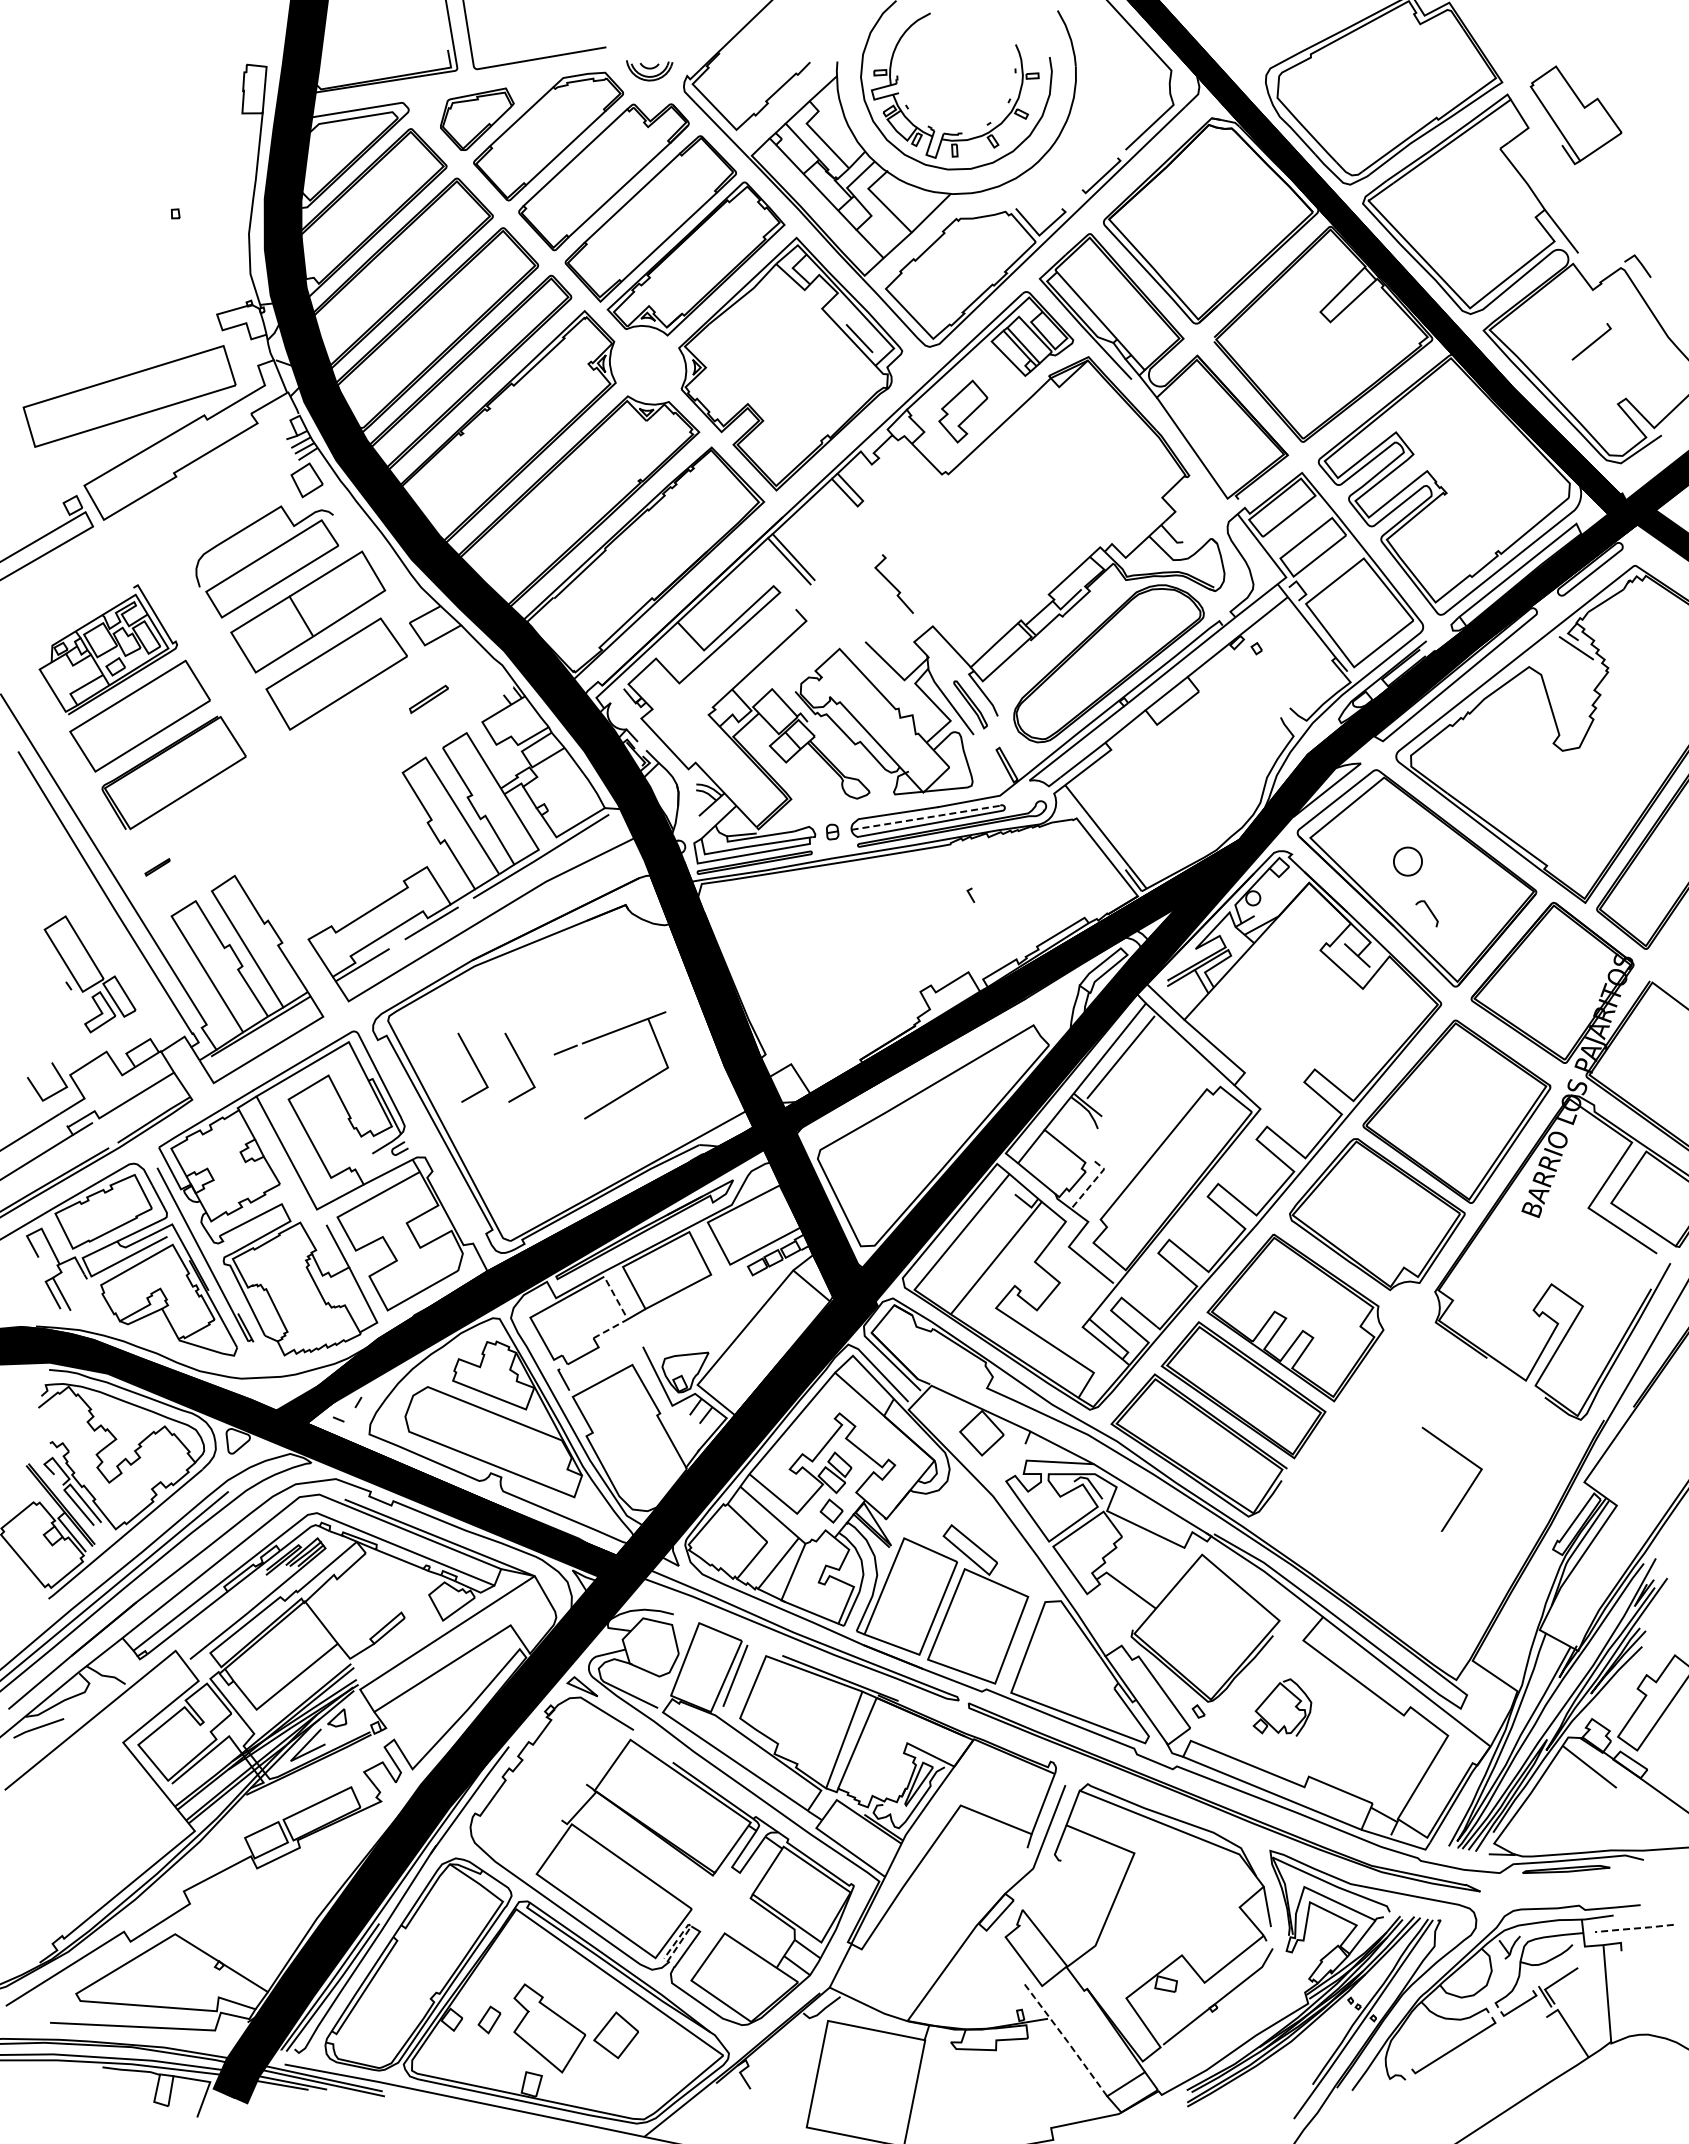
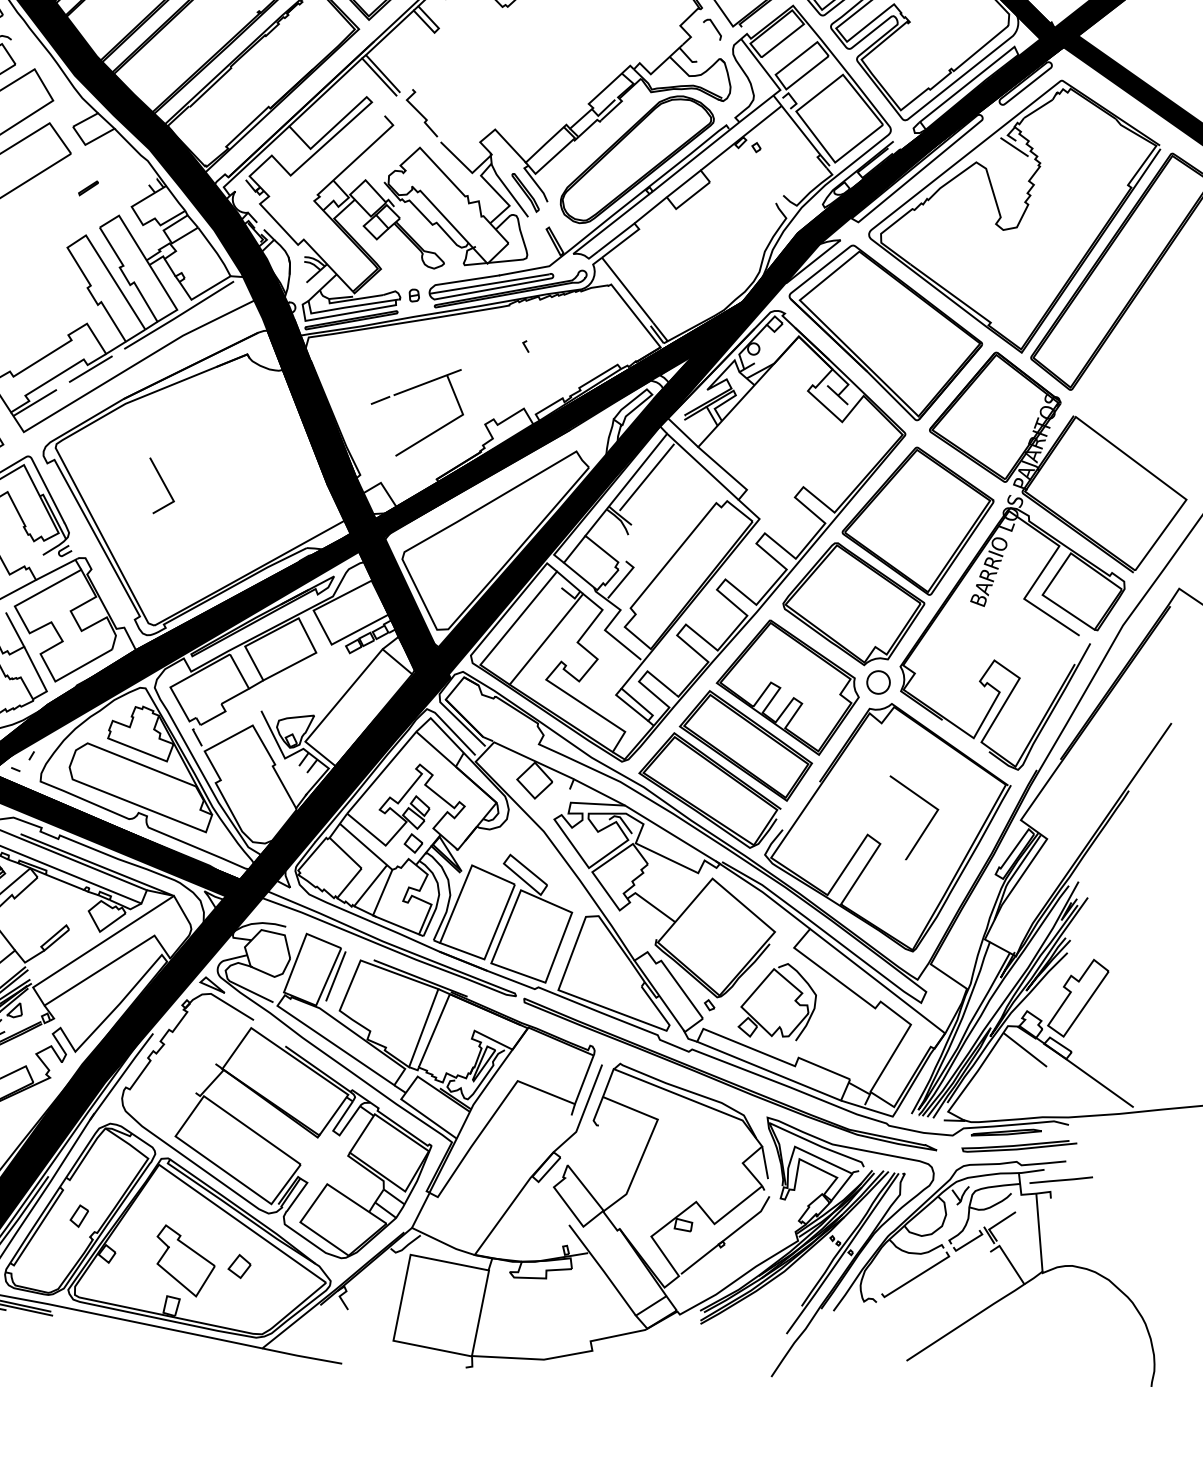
curve: (892, 583) -> (420, 112), moved
part: (428, 698) -> (88, 187), size x0.62
line: (926, 817) -> (490, 283), dashed -> solid
part: (1407, 861) -> (878, 682), moved
part: (1426, 913) -> (711, 29), moved
part: (599, 1038) -> (407, 391), moved
line: (474, 1065) -> (125, 483), removed
line: (1092, 1182) -> (624, 578), dashed -> solid
line: (625, 1315) -> (247, 685), dashed -> solid
part: (1419, 1491) -> (887, 827), added
part: (1282, 1707) -> (777, 1001), size x1.67
curve: (1582, 1886) -> (1019, 1146), added
line: (689, 1925) -> (298, 1177), dashed -> solid
line: (1633, 1928) -> (1060, 1180), dashed -> solid
part: (489, 2019) -> (79, 1215), moved
part: (615, 2035) -> (239, 1266), size x0.62
line: (1065, 2039) -> (602, 1269), dashed -> solid

